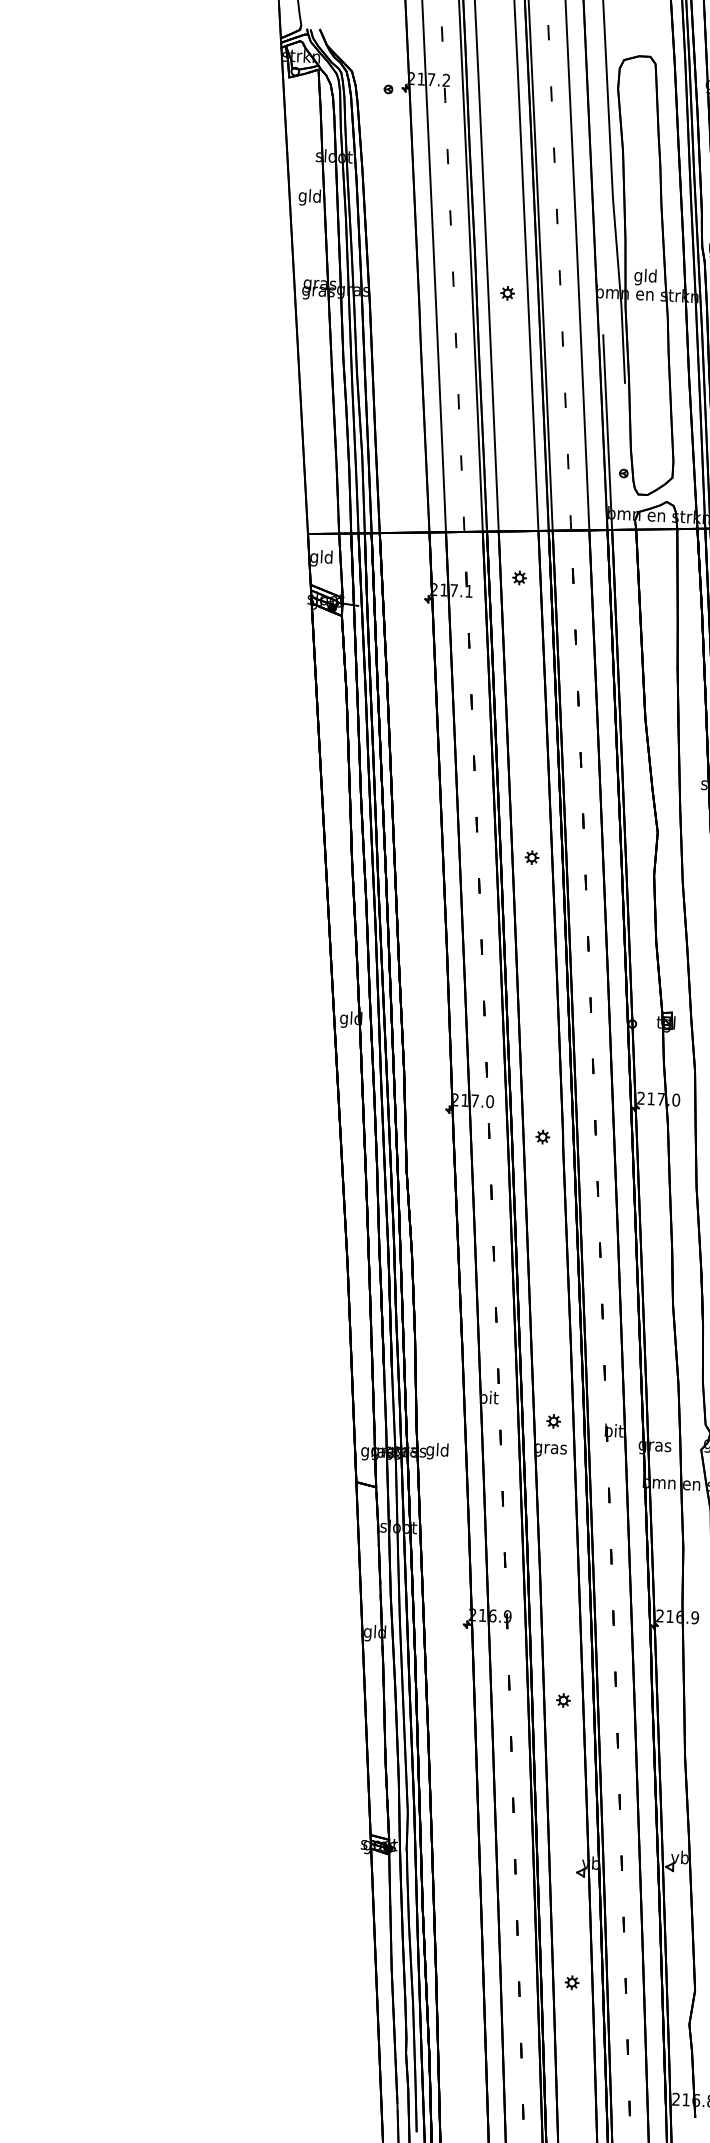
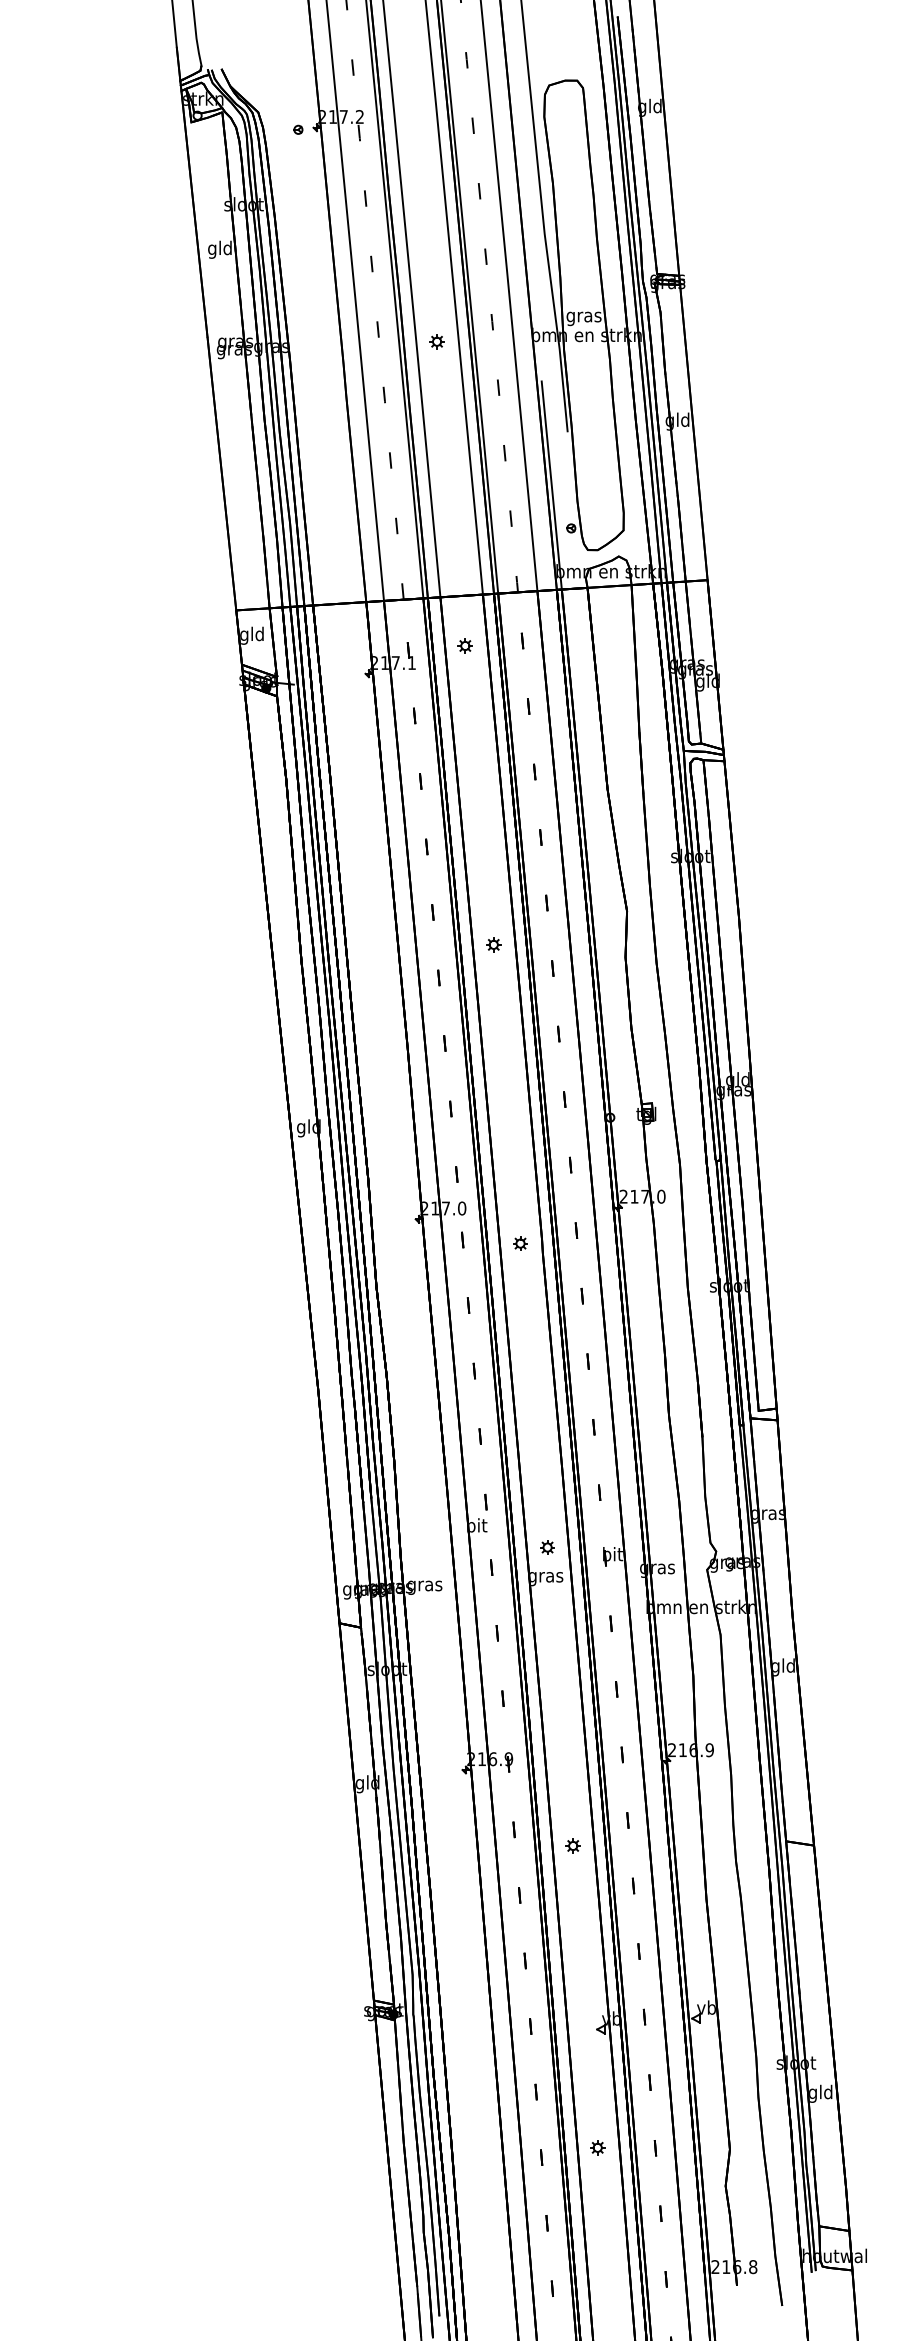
text: (645, 277) -> (583, 317), gld -> gras
text: (437, 1450) -> (424, 1585), gld -> gras

